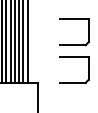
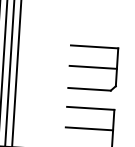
line: (73, 31) -> (92, 67), added
line: (73, 69) -> (88, 129), added

